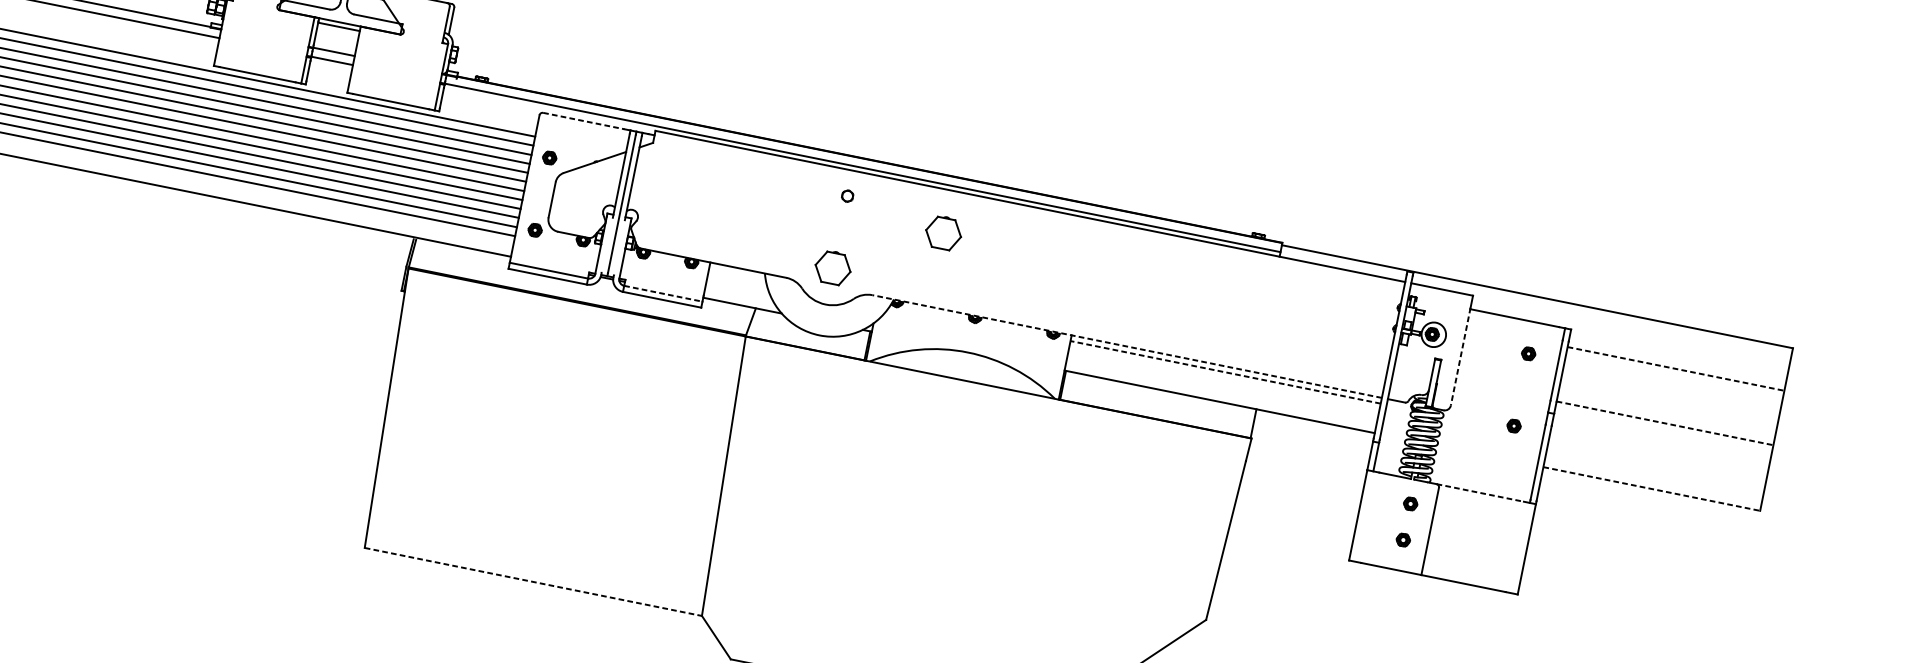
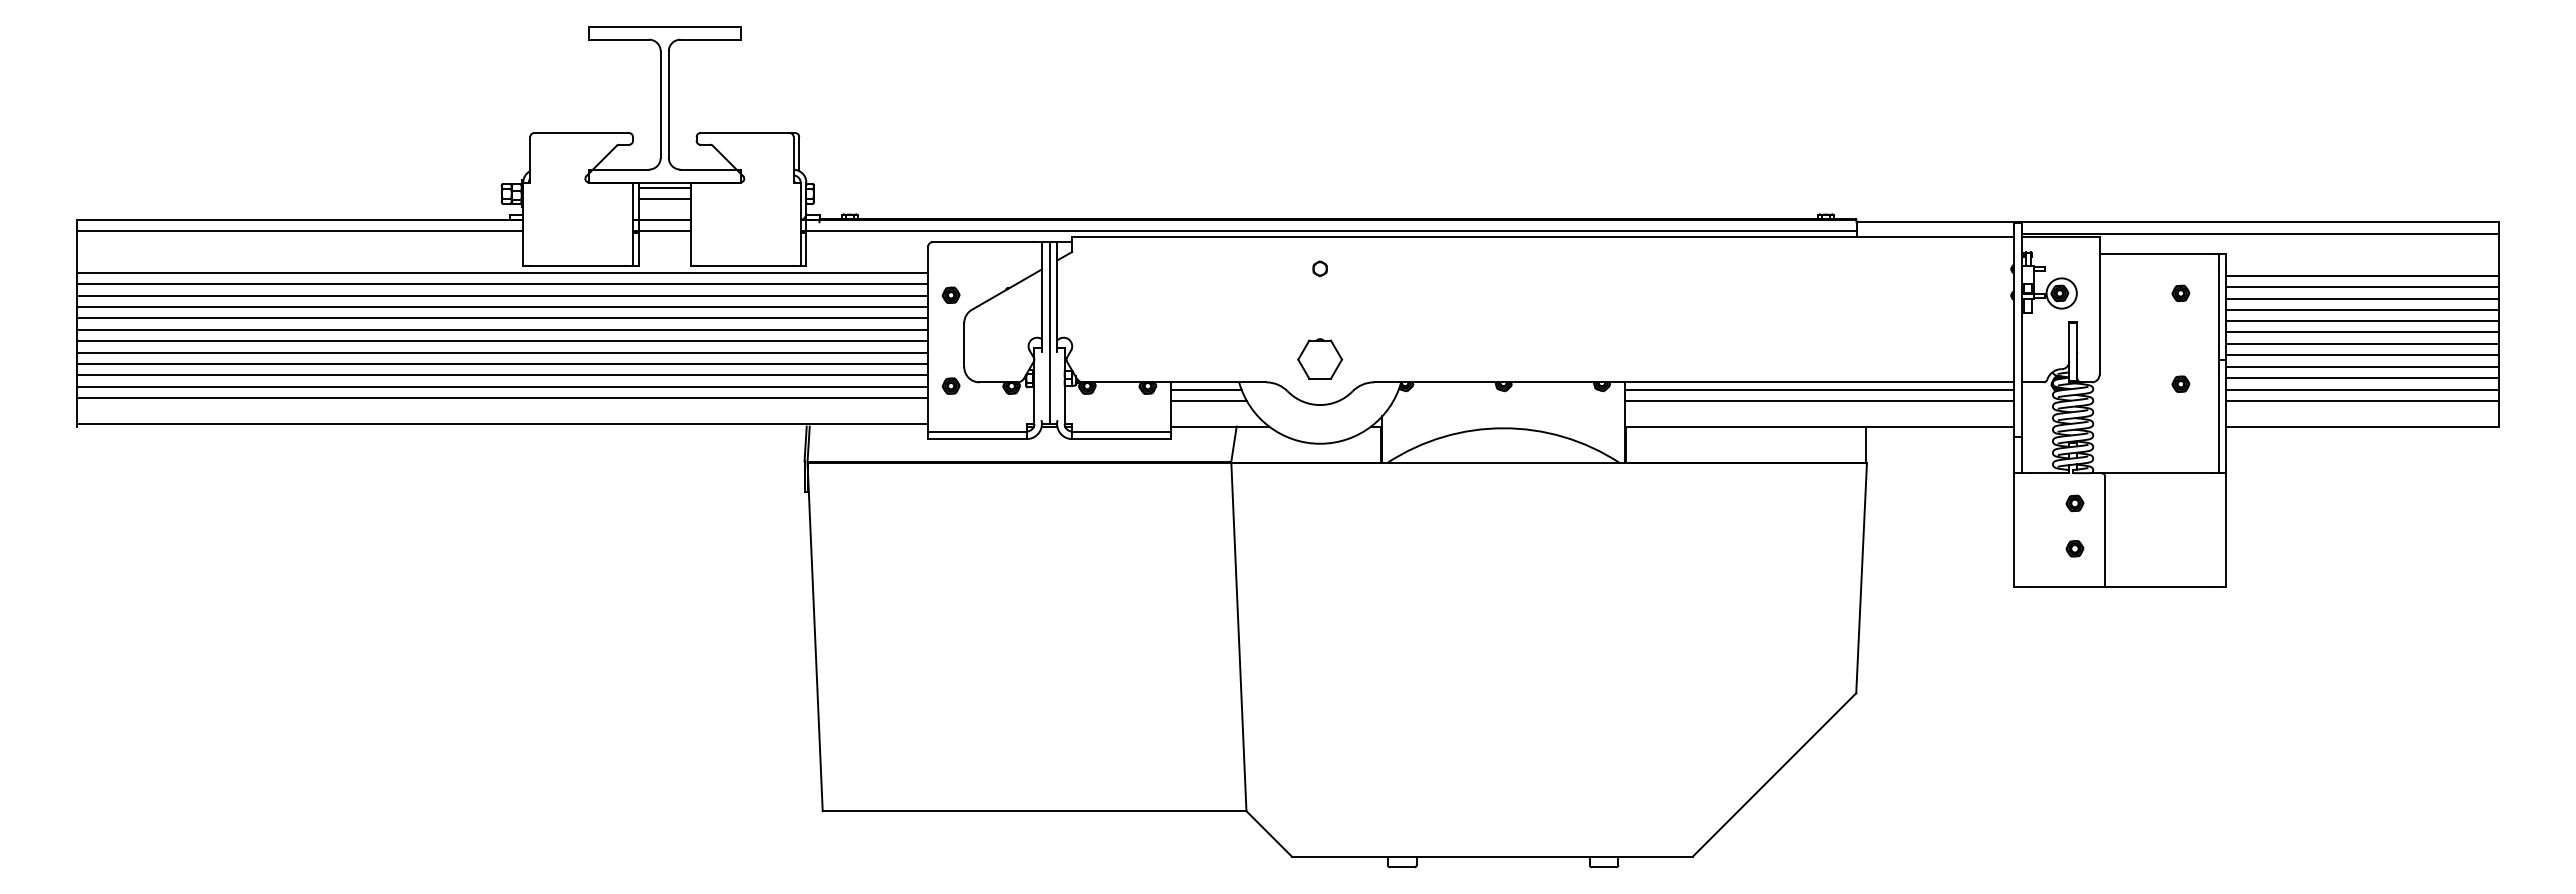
line: (337, 35) -> (664, 198), added
line: (583, 121) -> (983, 242), dashed -> solid
part: (944, 232) -> (1445, 289), removed
line: (737, 273) -> (1205, 389), added
line: (737, 283) -> (1208, 400), added
line: (663, 293) -> (1121, 431), dashed -> solid
line: (1600, 318) -> (2259, 233), added
line: (1126, 346) -> (1693, 382), dashed -> solid
line: (1460, 356) -> (2099, 313), dashed -> solid
line: (1676, 368) -> (2363, 275), dashed -> solid
line: (1225, 372) -> (1819, 389), dashed -> solid
line: (1674, 377) -> (2362, 286), added
line: (1223, 381) -> (1819, 400), added
line: (1672, 387) -> (2362, 298), added
line: (1670, 395) -> (2362, 309), added
line: (1668, 405) -> (2362, 321), added
line: (1666, 414) -> (2362, 332), added
line: (1665, 423) -> (2363, 344), dashed -> solid
line: (1663, 432) -> (2362, 355), added
line: (1661, 441) -> (2362, 366), added
line: (1659, 449) -> (2362, 377), added
line: (1657, 459) -> (2362, 389), added
line: (1655, 468) -> (2362, 400), added
line: (1652, 489) -> (2363, 426), dashed -> solid
line: (1480, 493) -> (2156, 473), dashed -> solid
line: (533, 582) -> (1034, 811), dashed -> solid

